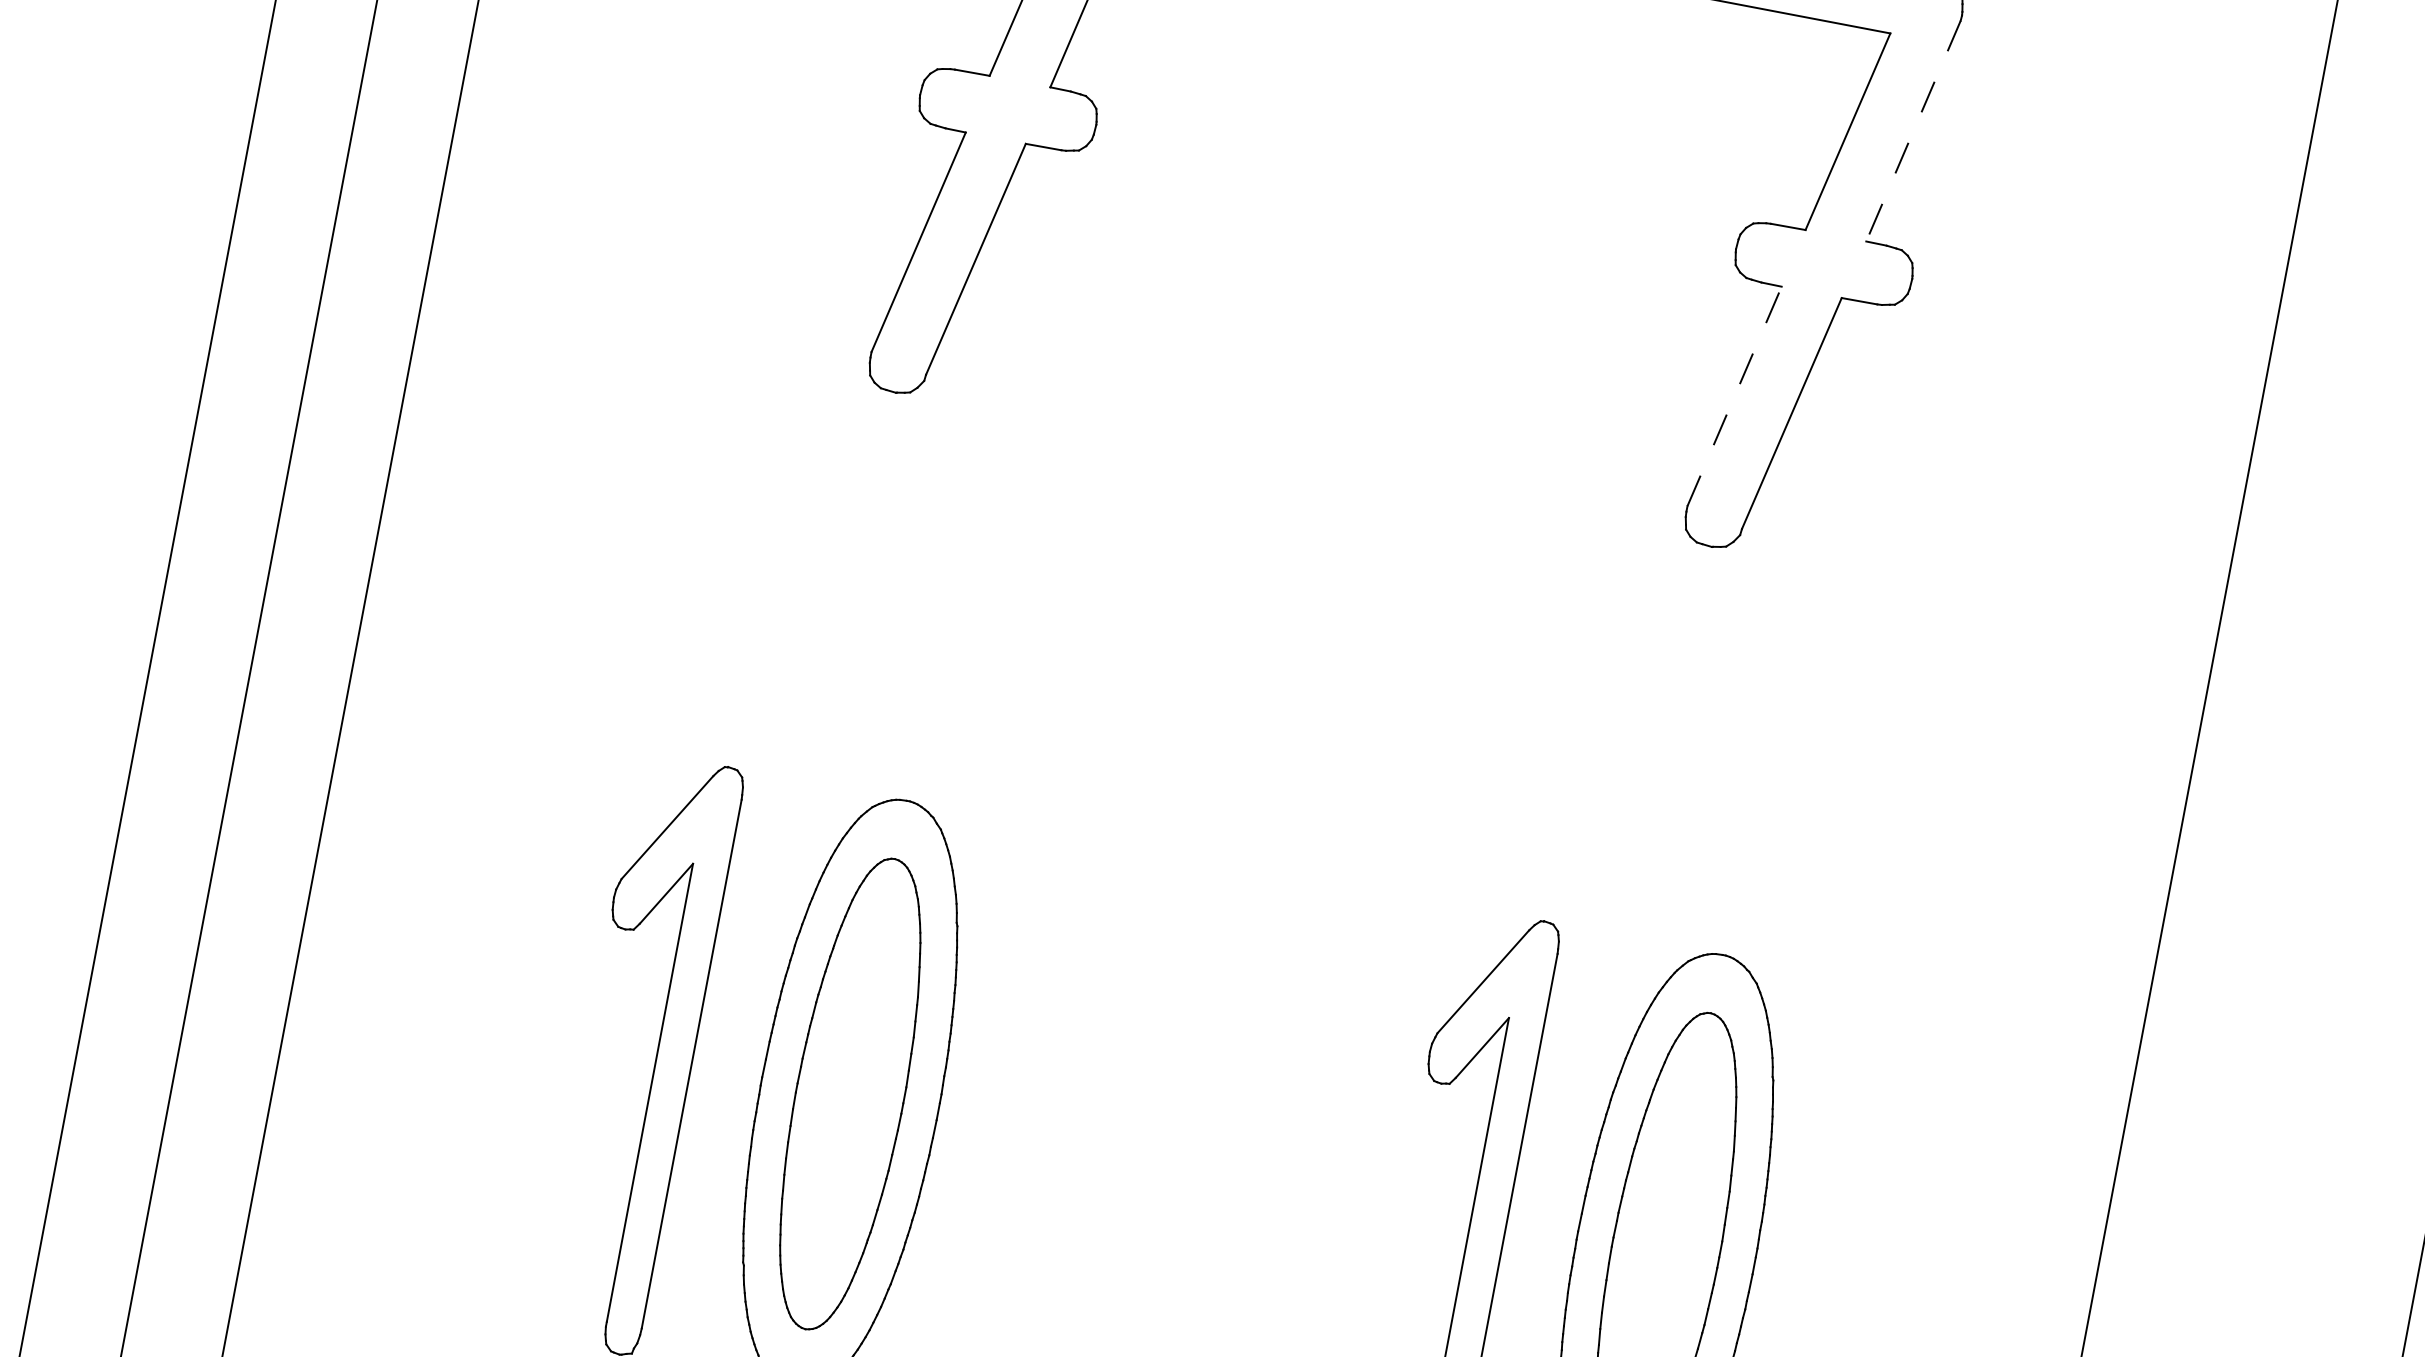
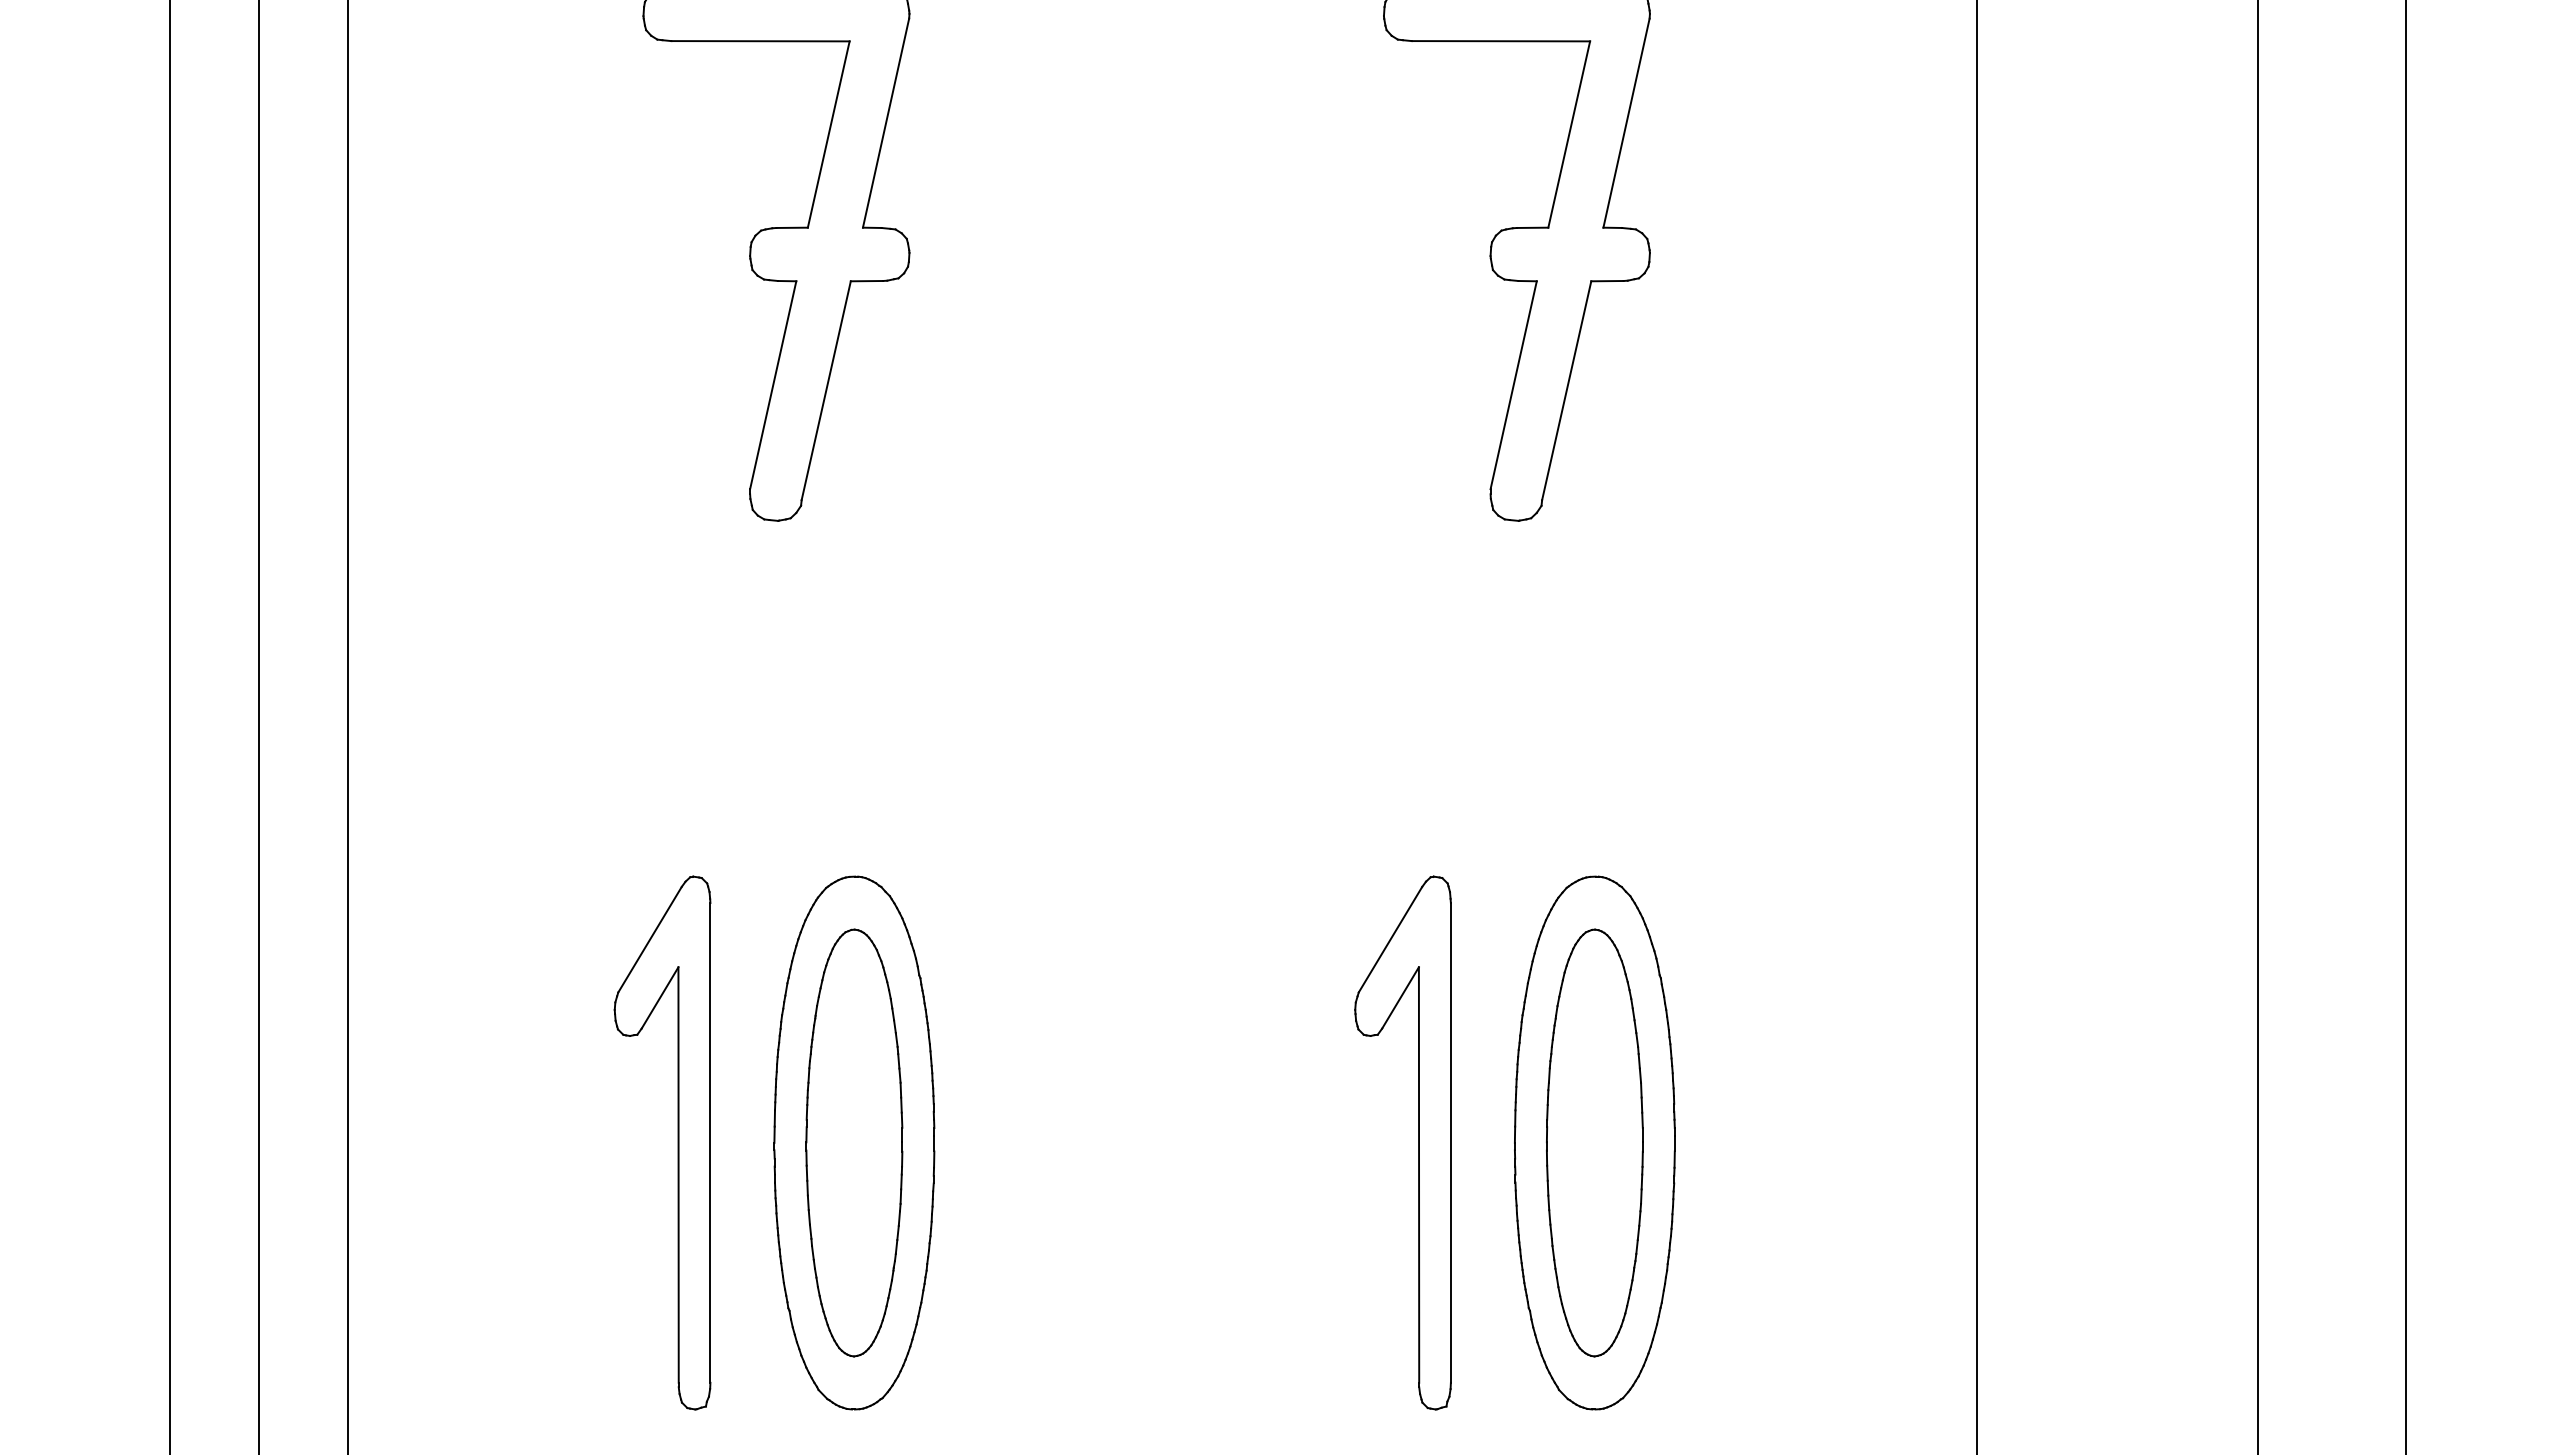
line: (1913, 131) -> (1626, 123), dashed -> solid
line: (1734, 395) -> (1513, 384), dashed -> solid

